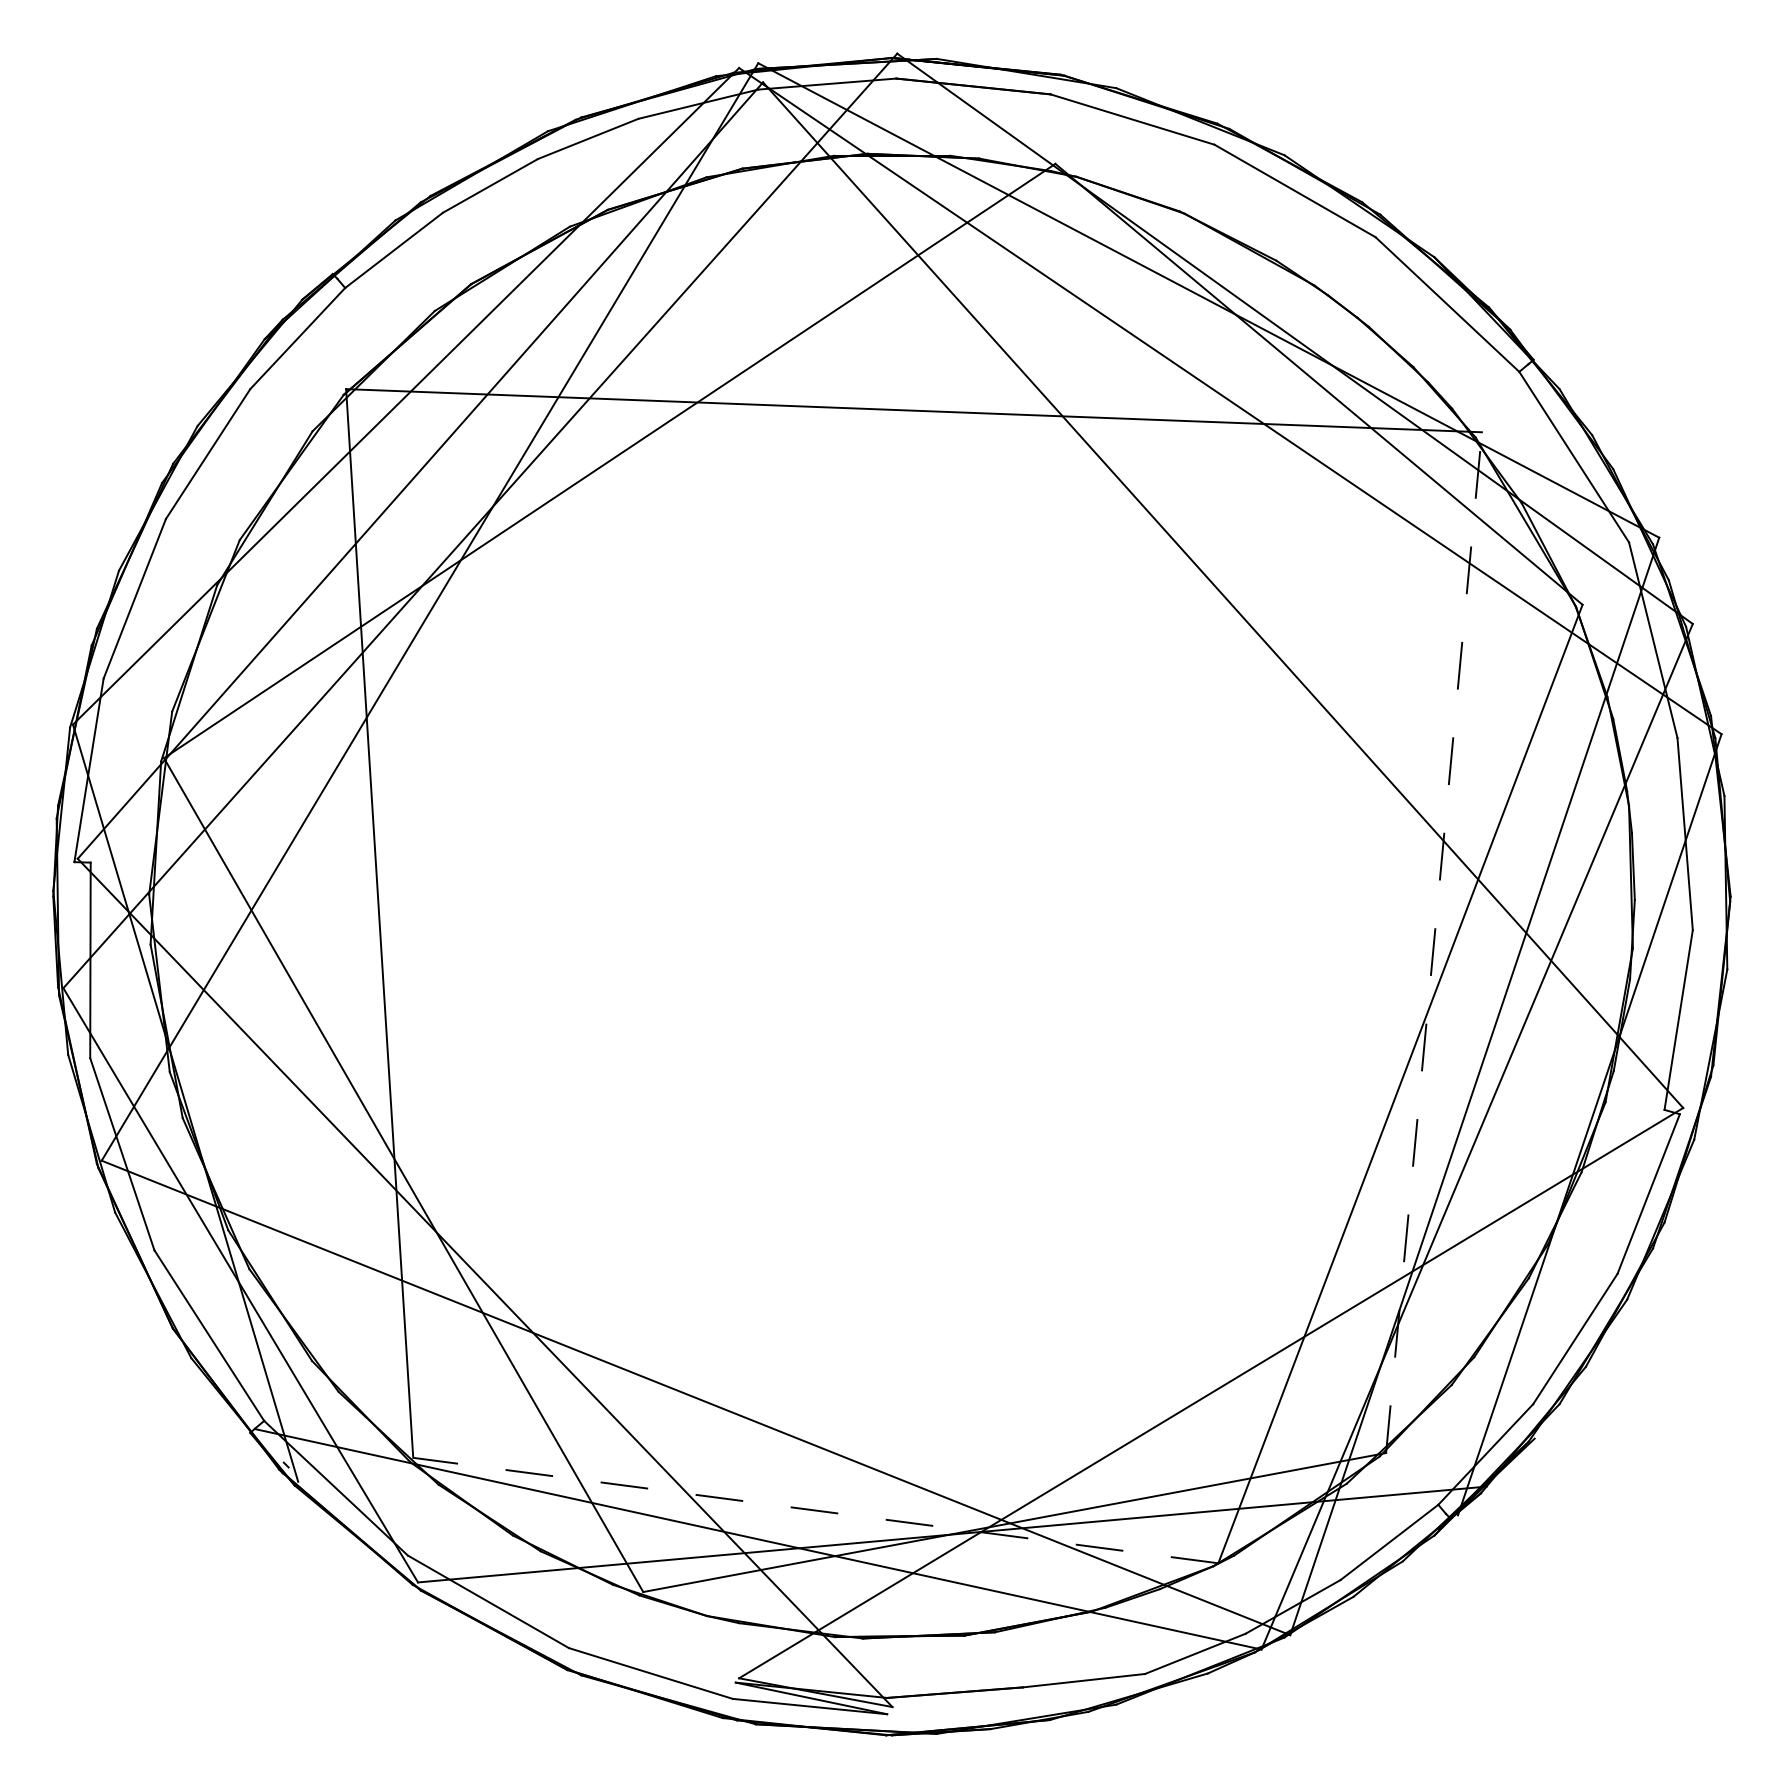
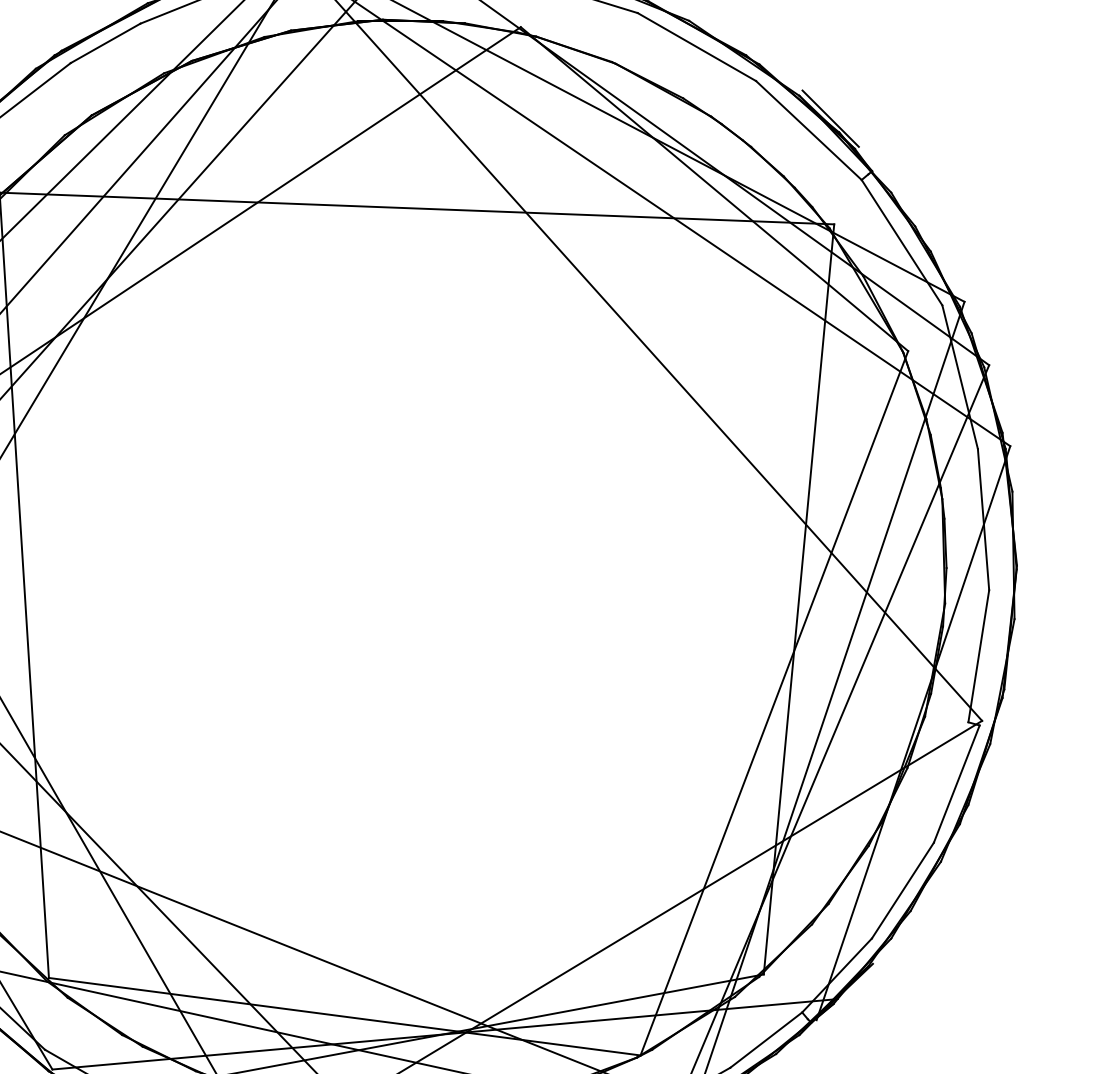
line: (1476, 288) -> (830, 118), added
line: (1434, 942) -> (799, 599), dashed -> solid
line: (815, 1510) -> (344, 1016), dashed -> solid

